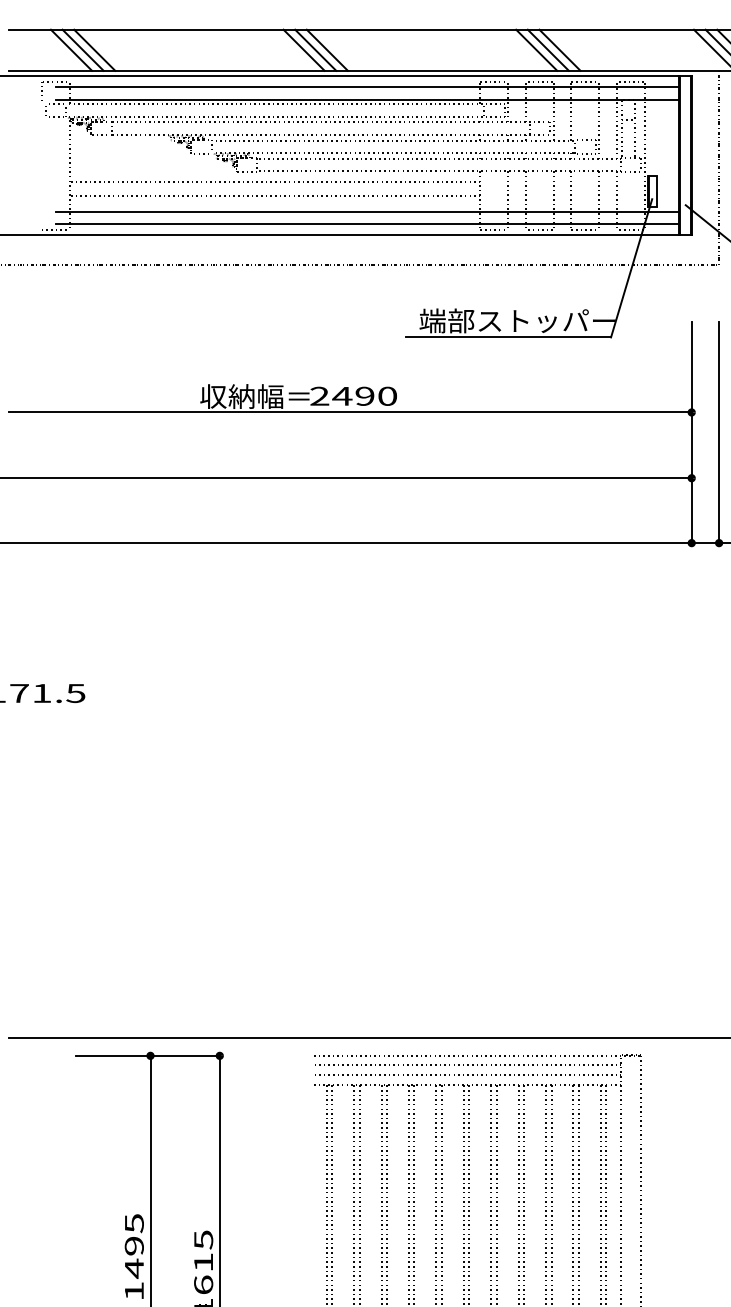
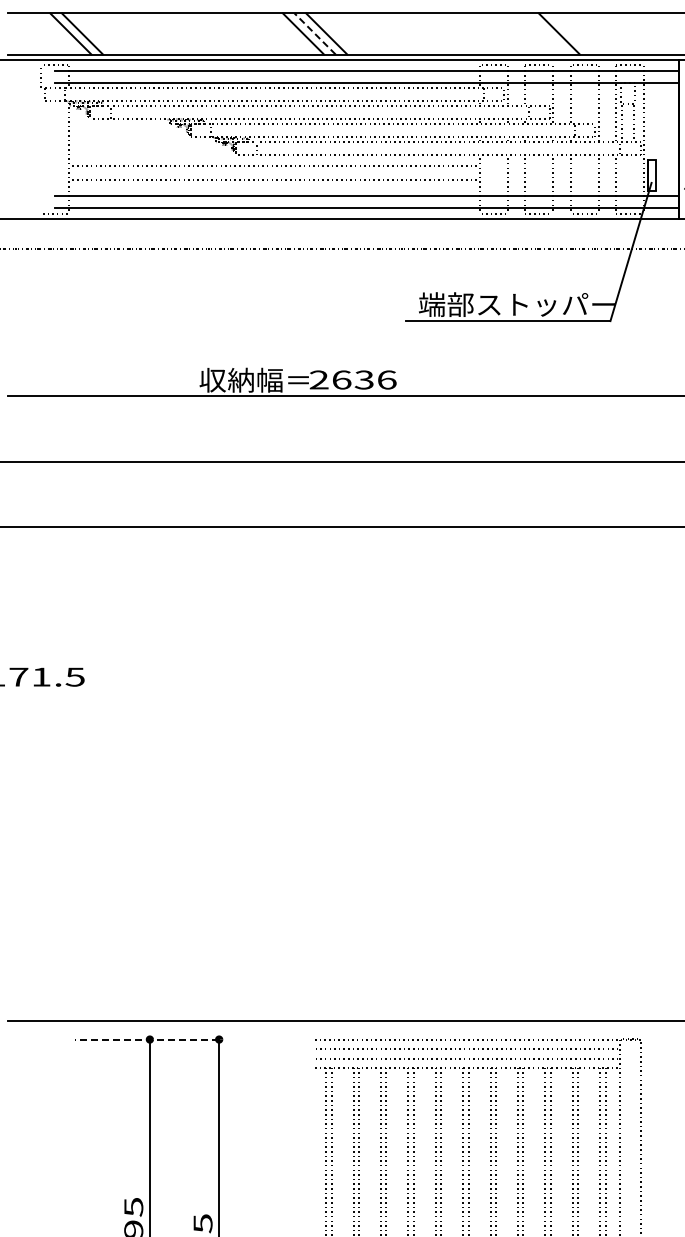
line: (94, 49) -> (93, 33), removed
line: (315, 49) -> (314, 33), solid -> dashed
line: (536, 49) -> (535, 33), removed
line: (547, 49) -> (546, 33), removed
text: (364, 395) -> (363, 379), 2490 -> 2636
line: (147, 1055) -> (146, 1039), solid -> dashed

